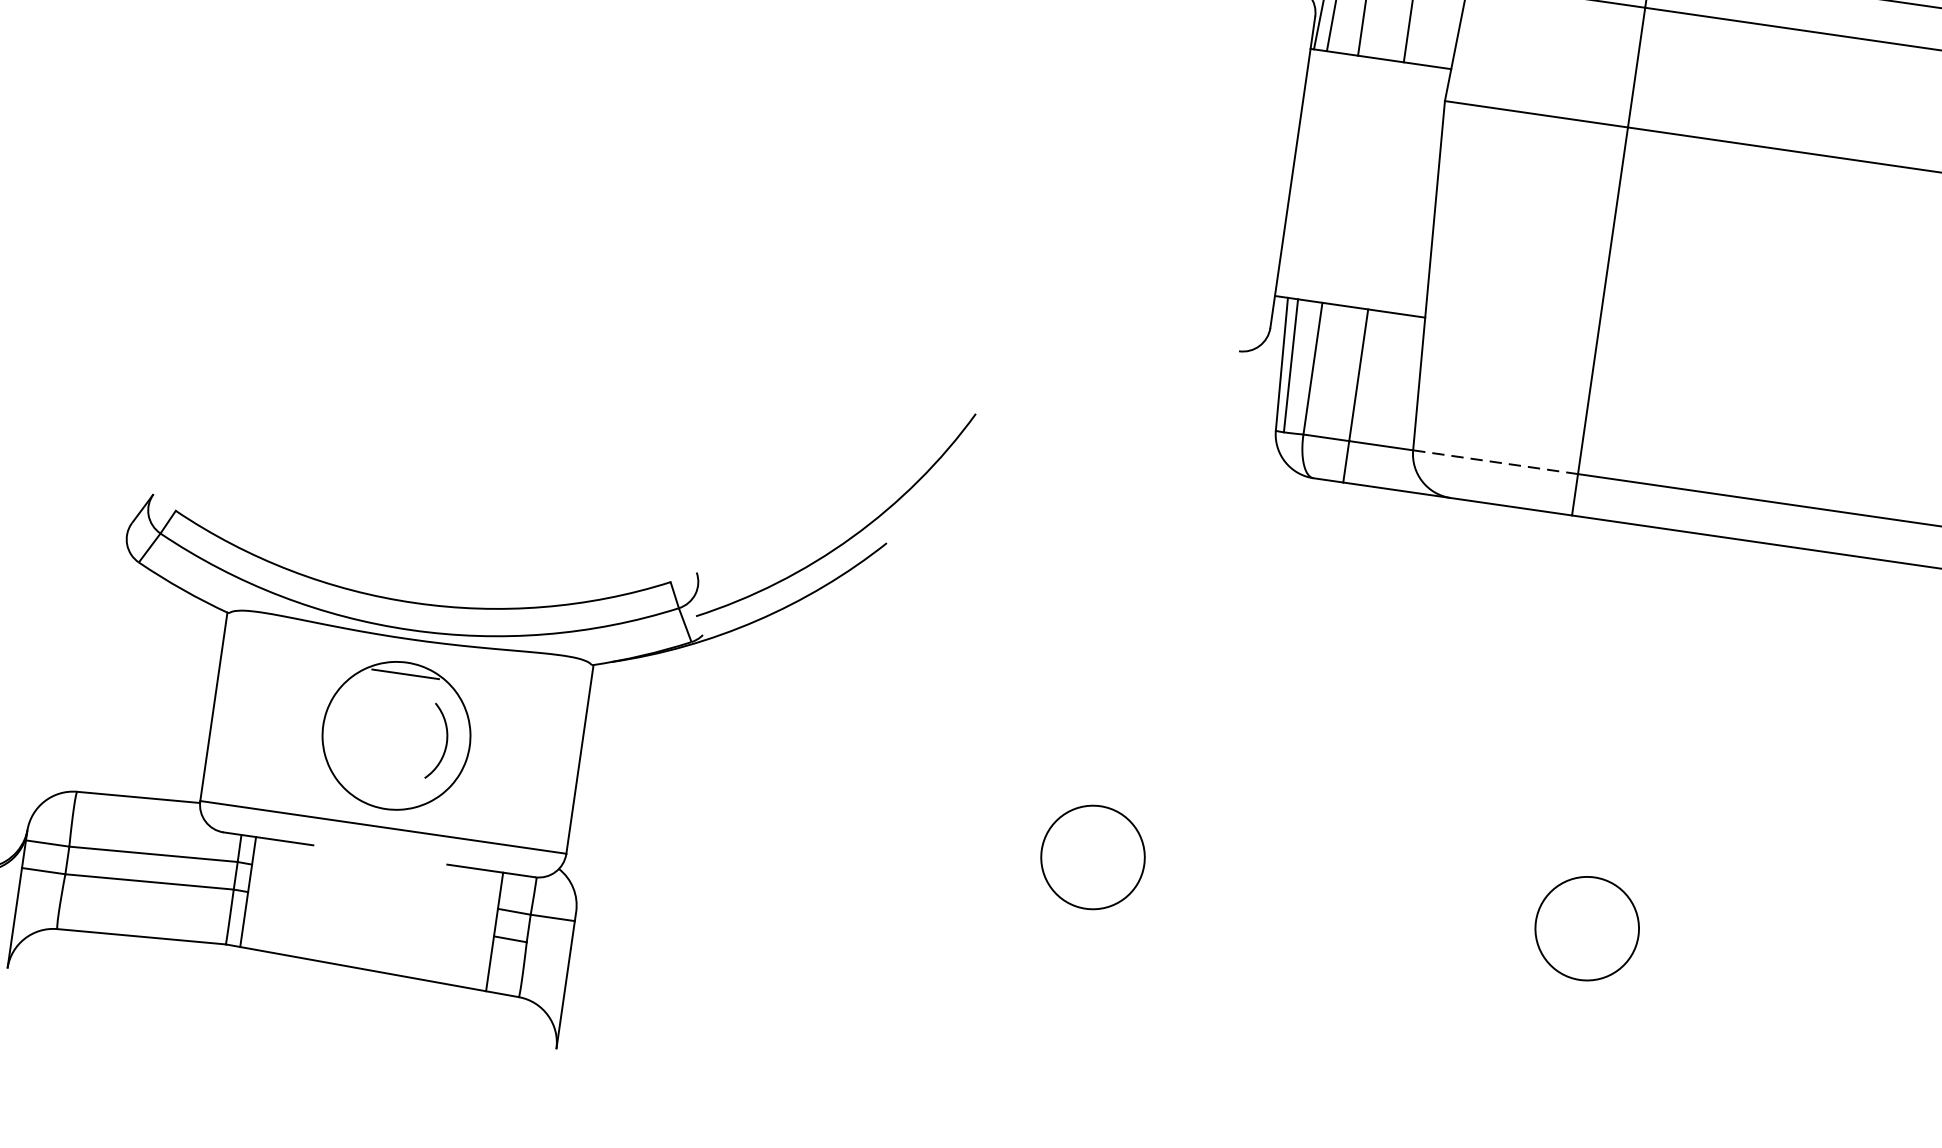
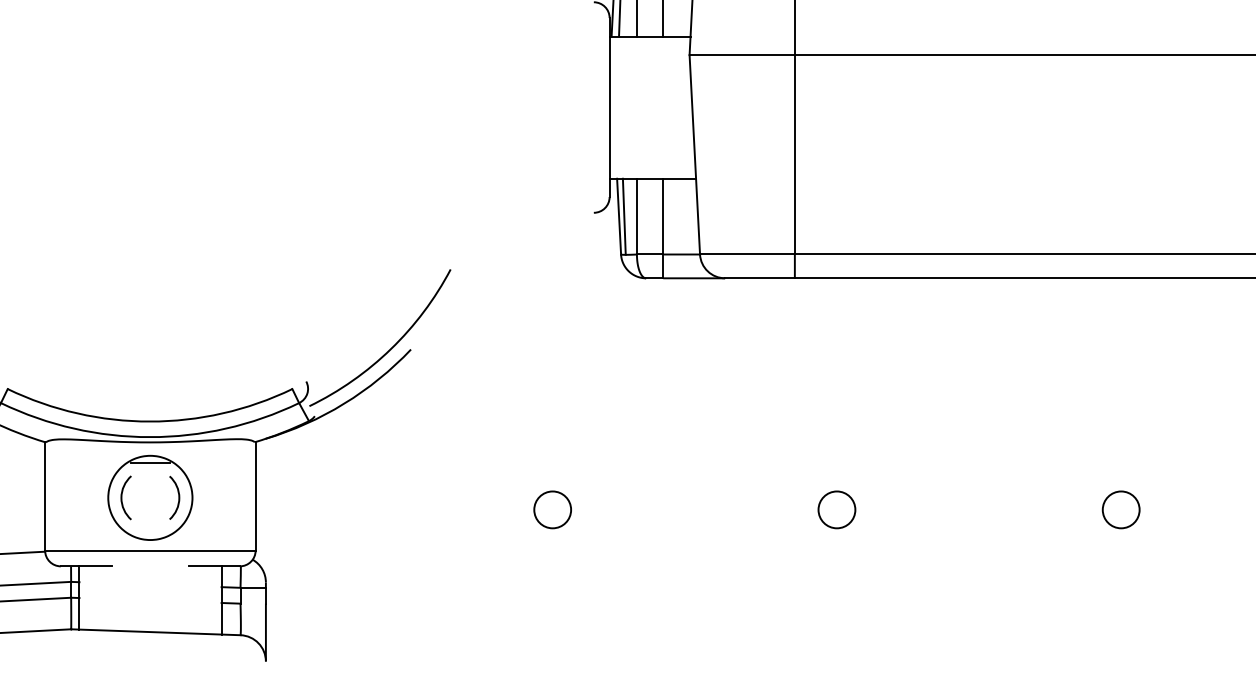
line: (1495, 462) -> (747, 254), dashed -> solid
arc: (348, 728) -> (122, 497), added
circle: (1092, 856) -> (552, 509), size x0.62
circle: (1586, 927) -> (836, 509), size x0.62

